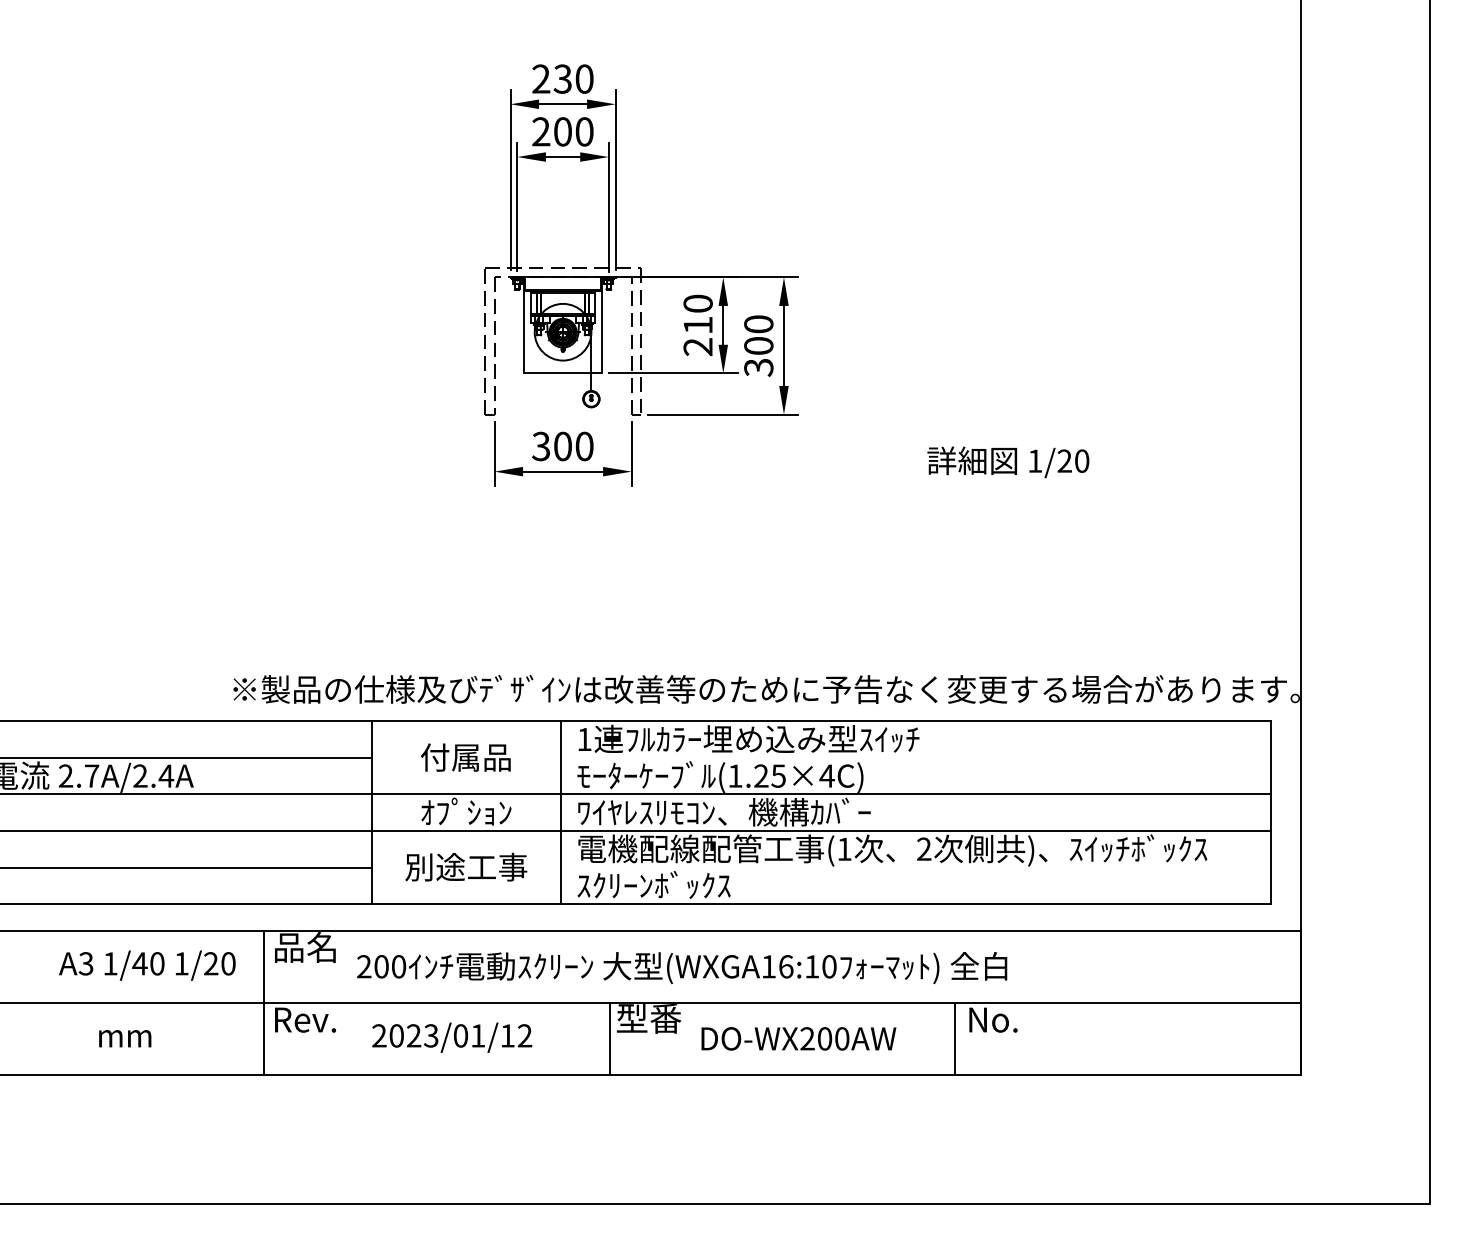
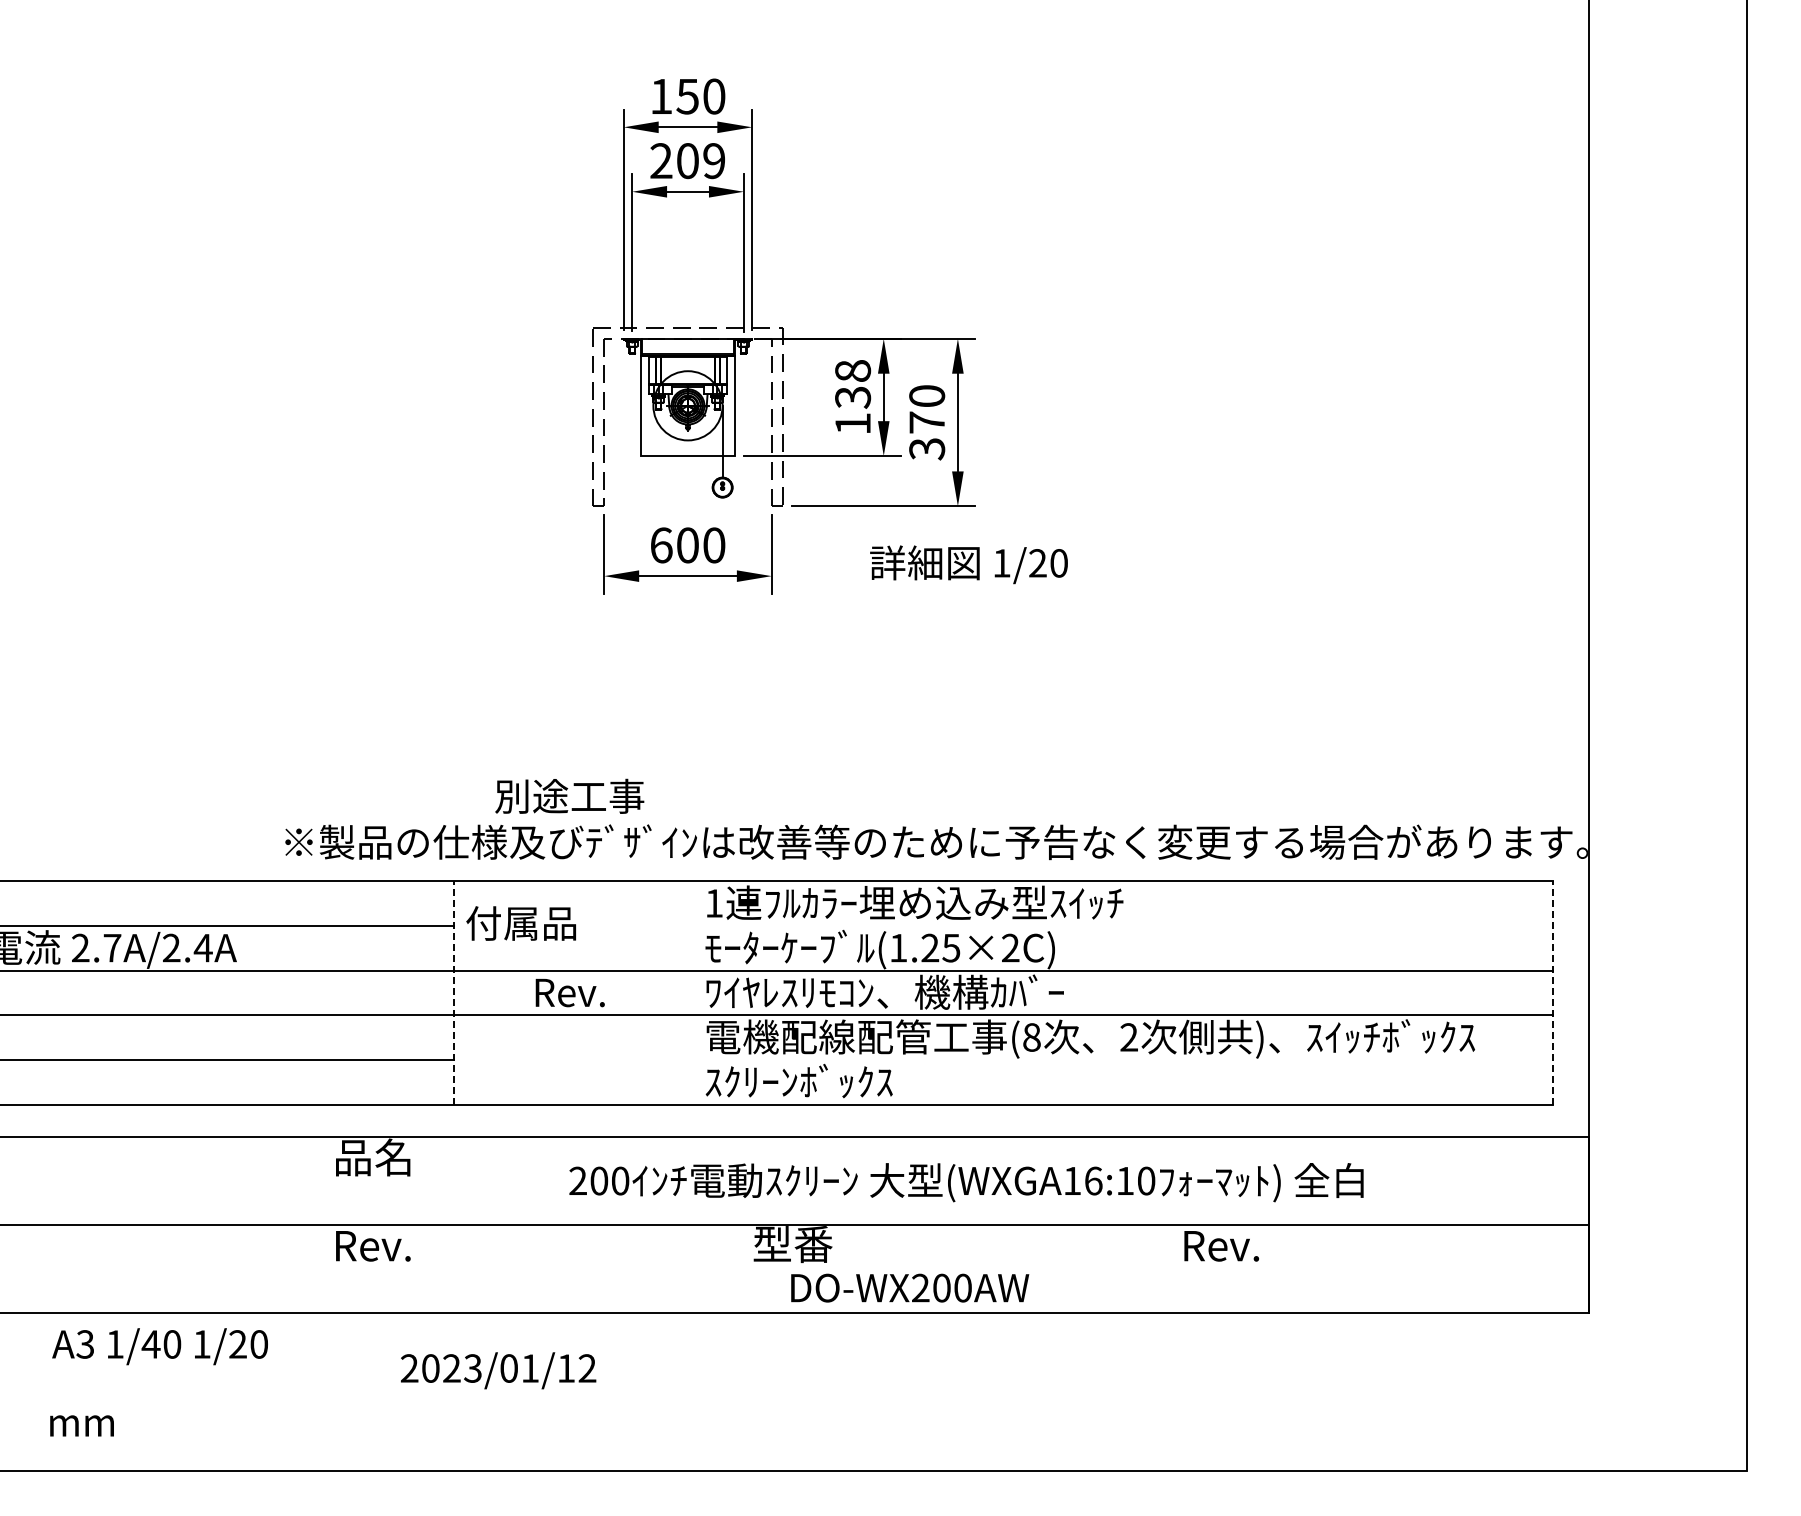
text: (552, 79) -> (674, 96), 230 -> 150
text: (584, 132) -> (714, 161), 200 -> 209
text: (698, 325) -> (853, 397), 210 -> 138
text: (759, 345) -> (927, 422), 300 -> 370
text: (541, 446) -> (661, 545), 300 -> 600
text: (1007, 462) -> (968, 564), moved
text: (465, 757) -> (520, 923), moved
text: (827, 775) -> (1010, 947), (1.25×4C) -> (1.25×2C)
text: (466, 811) -> (569, 991), ｵﾌﾟｼｮﾝ -> Rev.
line: (371, 812) -> (454, 992), solid -> dashed
line: (561, 812) -> (685, 992), removed
line: (1271, 812) -> (1553, 992), solid -> dashed
text: (844, 849) -> (1031, 1037), (1 -> (8
text: (466, 866) -> (569, 795), moved
text: (146, 965) -> (159, 1346), moved
text: (682, 967) -> (966, 1182), moved
line: (264, 1003) -> (323, 1225), removed
text: (1001, 1020) -> (1223, 1246), No. -> Rev.
text: (452, 1037) -> (498, 1370), moved
text: (124, 1038) -> (81, 1425), moved
text: (799, 1038) -> (910, 1287), moved
line: (610, 1039) -> (745, 1269), removed
line: (955, 1039) -> (1167, 1269), removed

